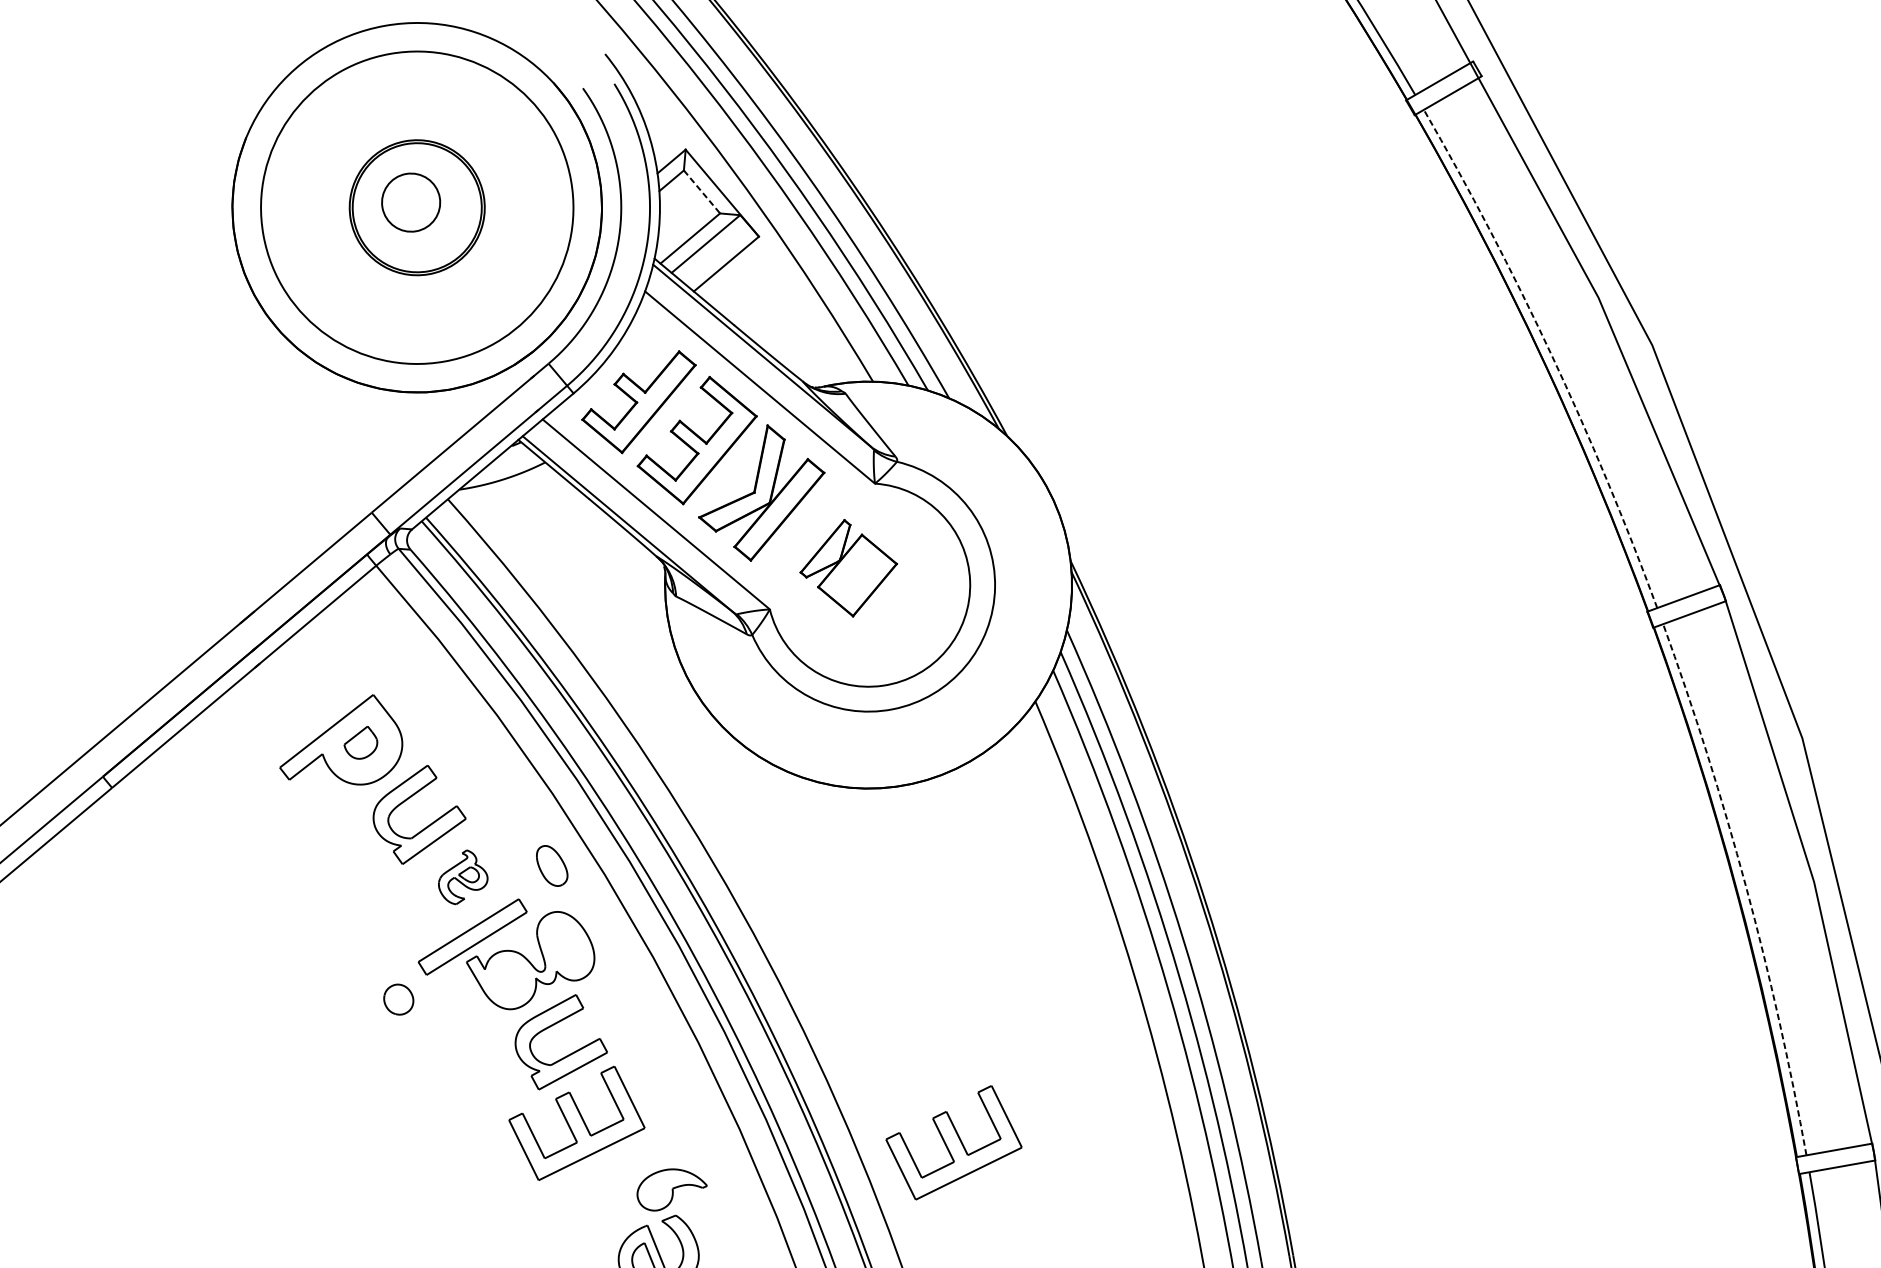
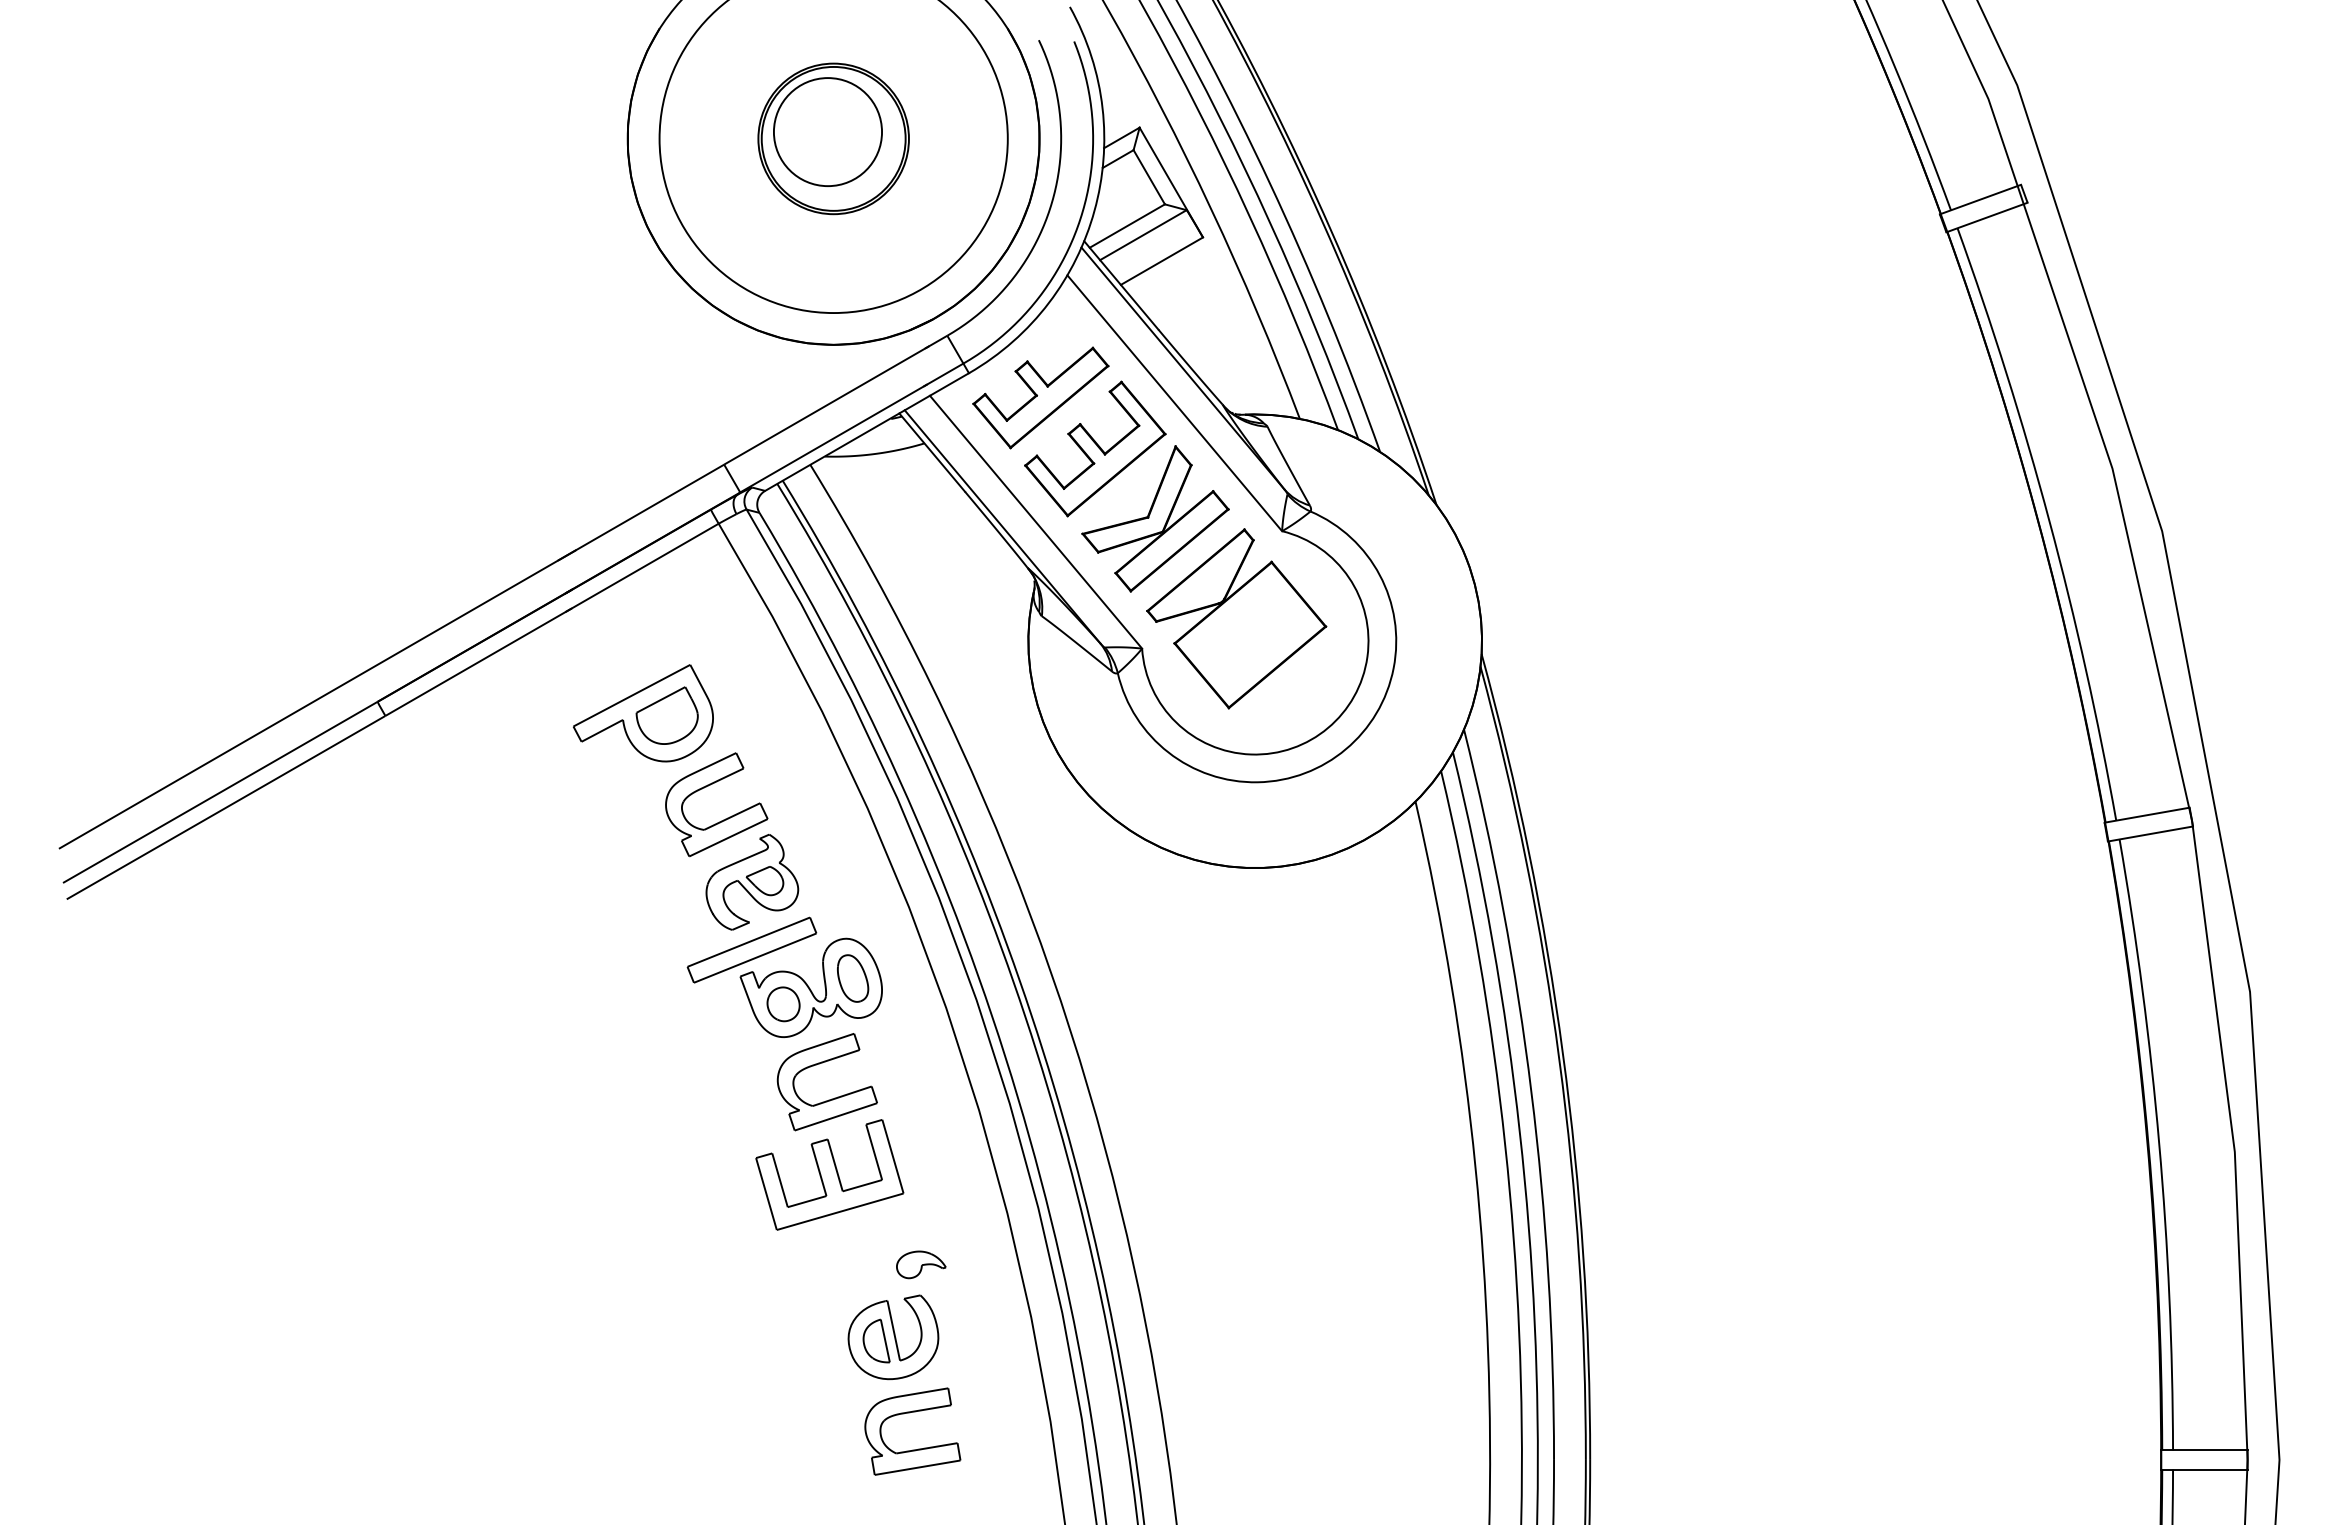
line: (702, 192) -> (1149, 177), dashed -> solid
circle: (410, 203) -> (827, 132), size x1.67
arc: (1551, 354) -> (2049, 521), dashed -> solid
part: (848, 567) -> (1236, 618), size x1.67
part: (360, 743) -> (666, 715), size x1.67
part: (552, 865) -> (853, 978), moved
part: (462, 877) -> (752, 882), size x1.67
arc: (1746, 886) -> (2159, 1143), dashed -> solid
part: (398, 999) -> (783, 1004), moved
part: (953, 1142) -> (1239, 1269), removed
part: (671, 1188) -> (921, 1264), size x0.62

